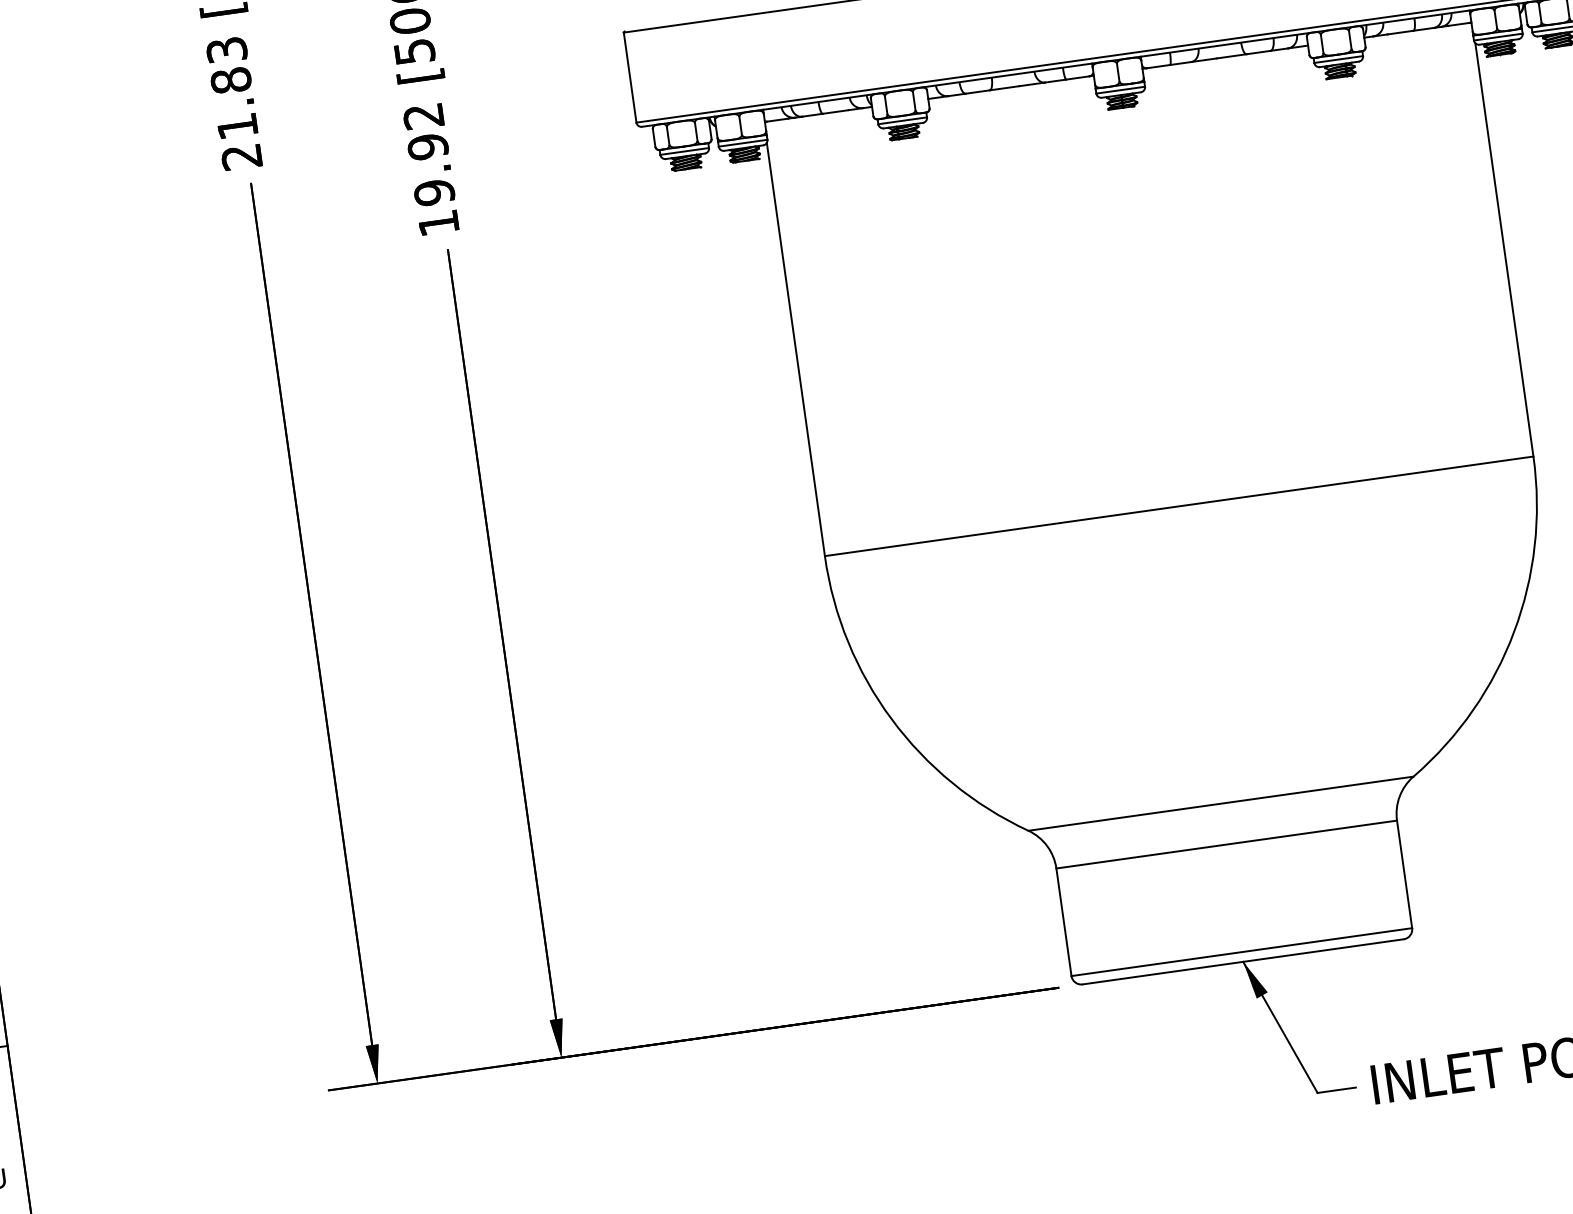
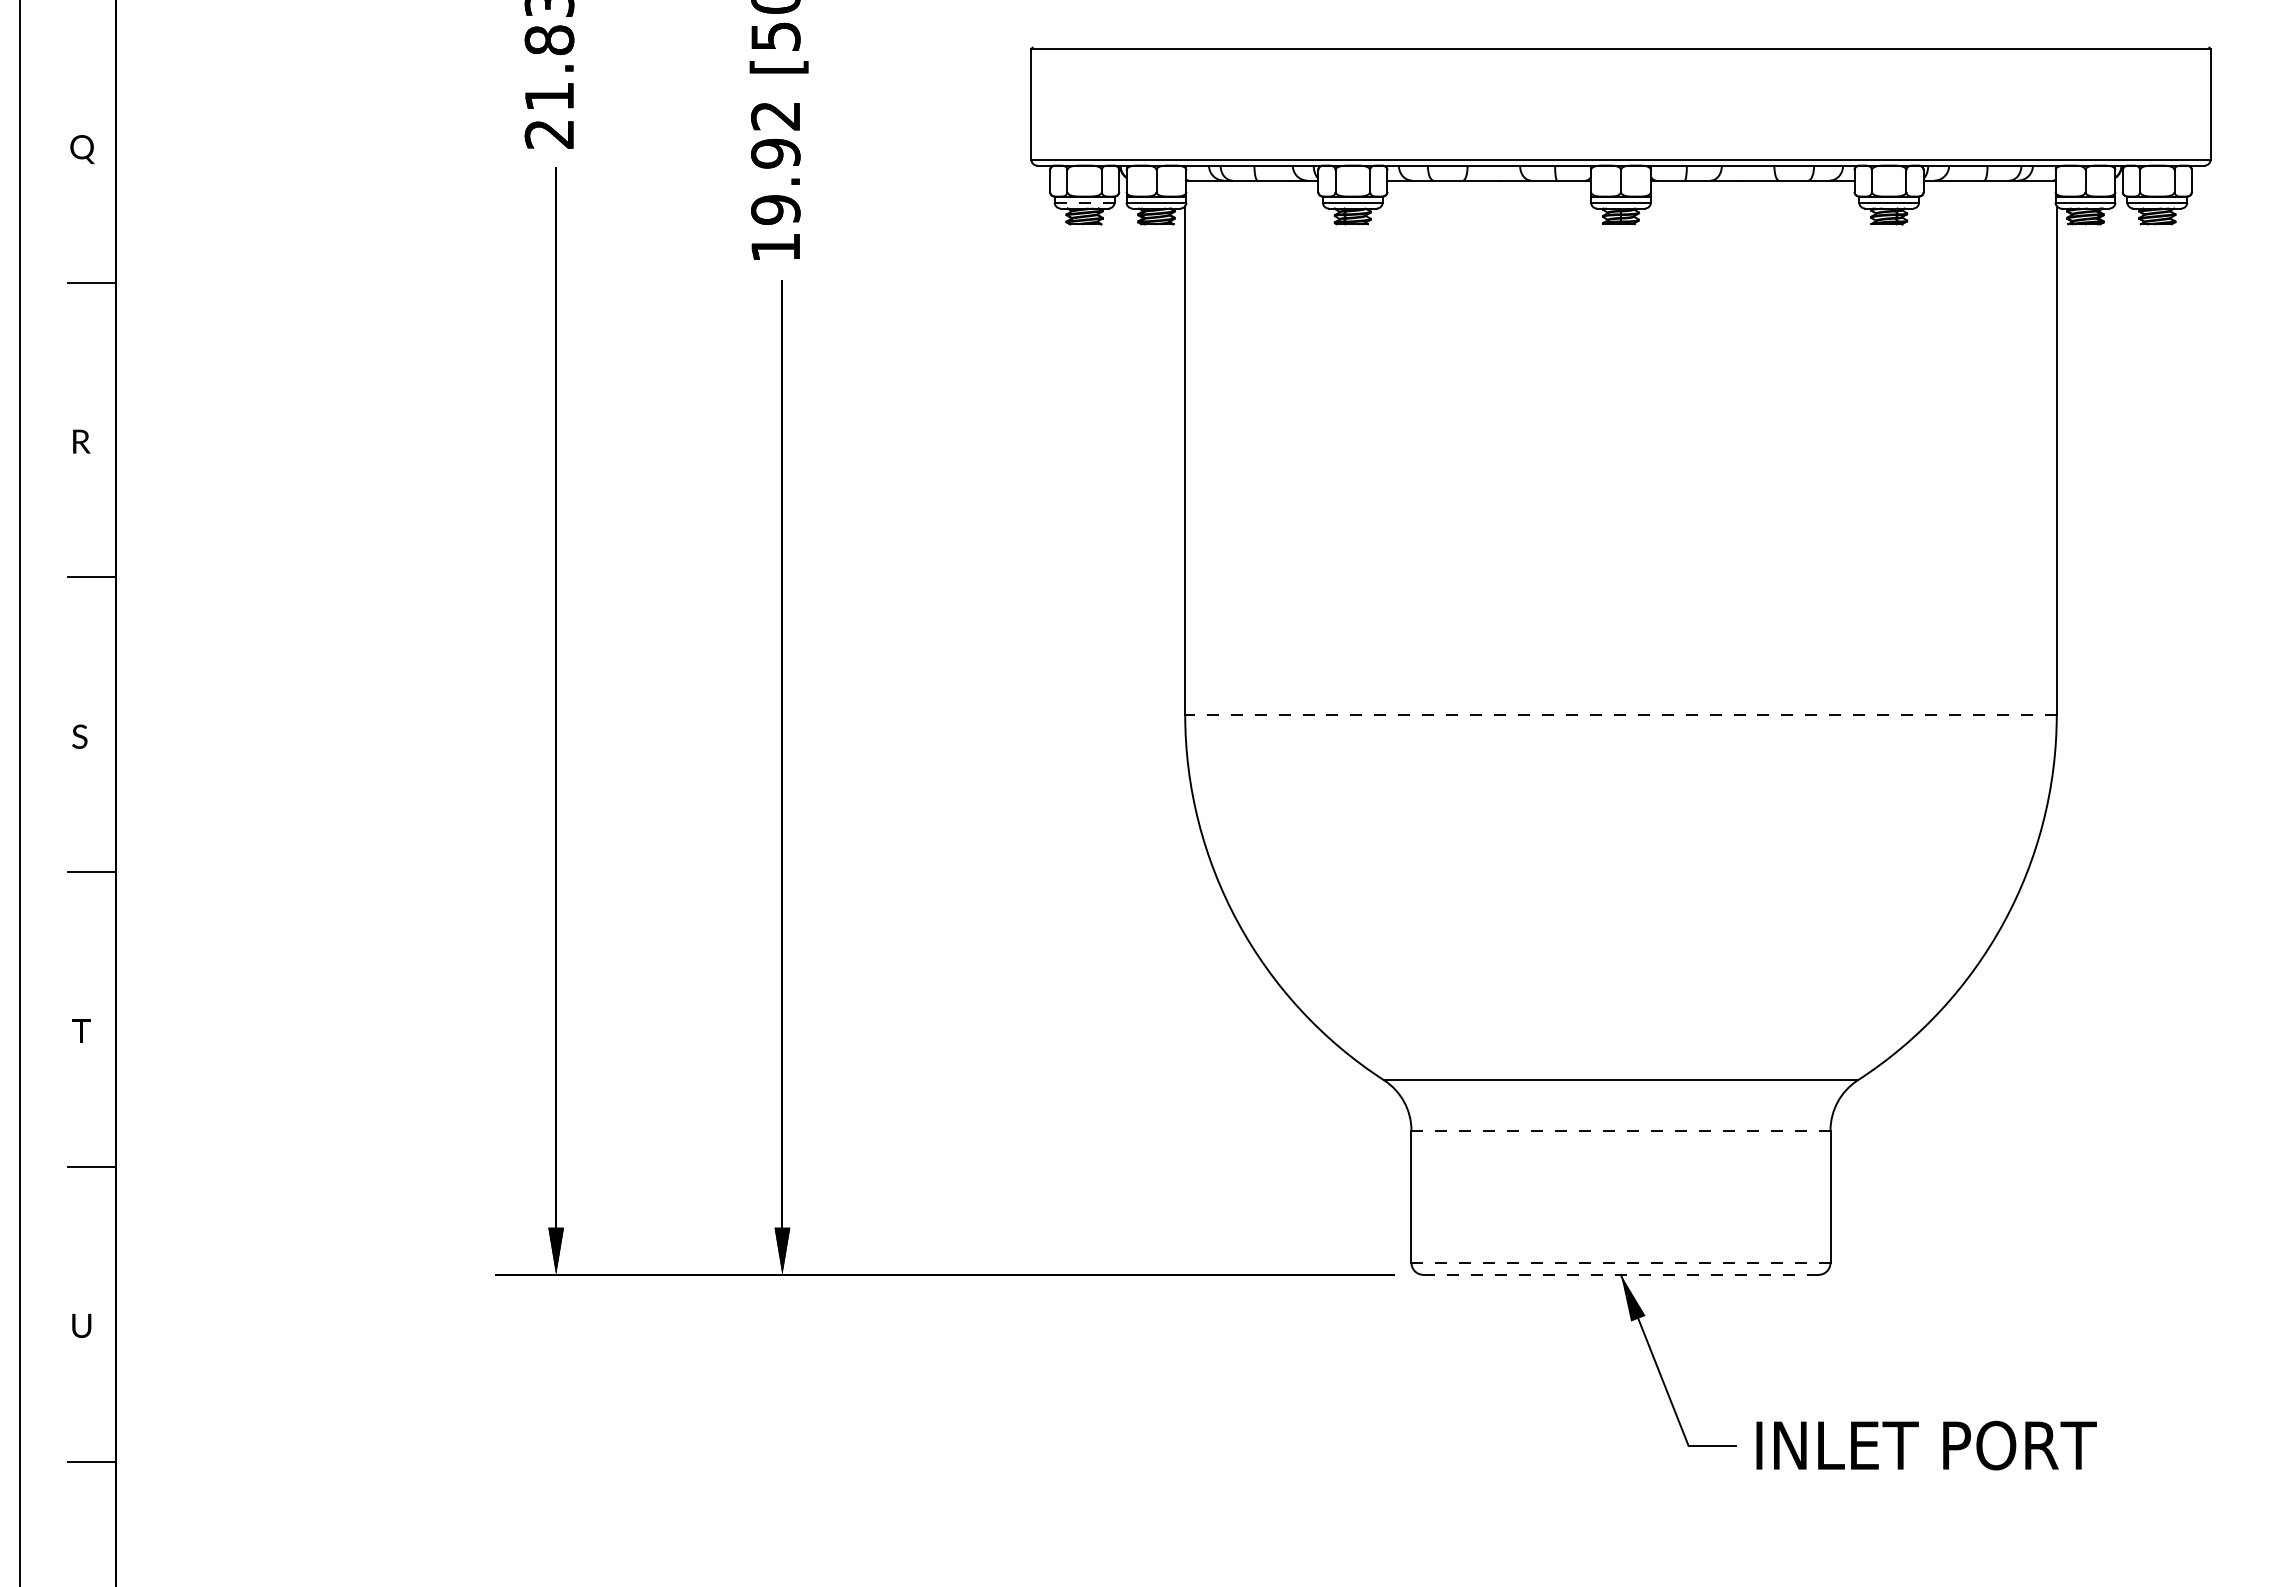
line: (684, 151) -> (1084, 202), solid -> dashed
line: (1178, 506) -> (1620, 714), solid -> dashed
line: (1226, 844) -> (1620, 1130), solid -> dashed
line: (1241, 951) -> (1620, 1262), solid -> dashed
line: (1242, 961) -> (1620, 1274), solid -> dashed

